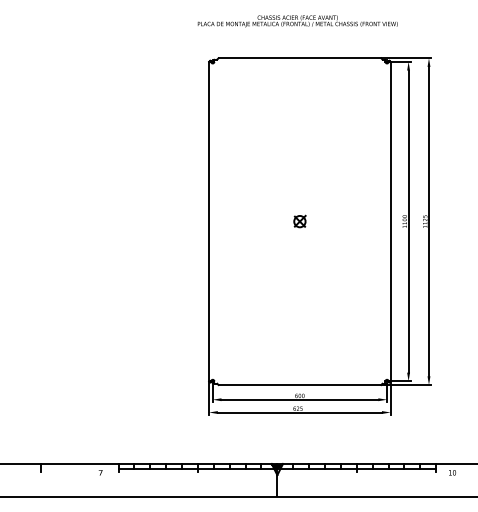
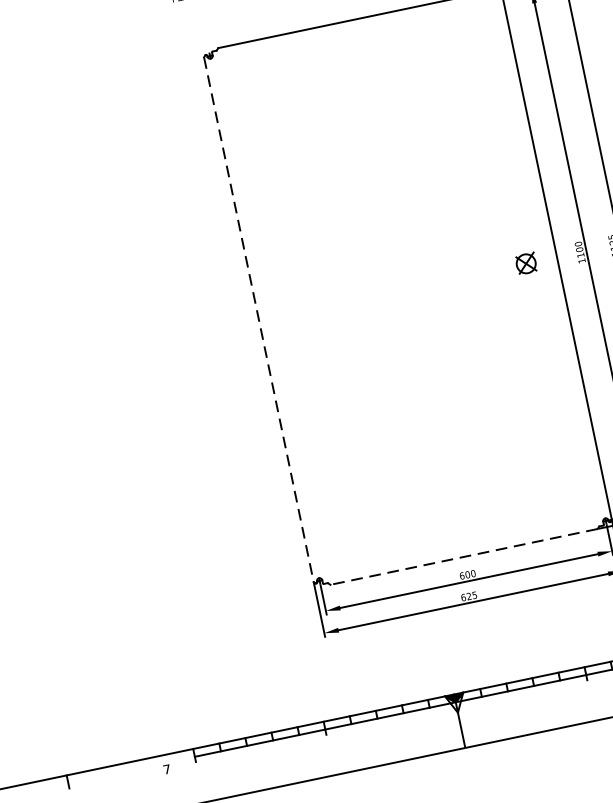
line: (209, 221) -> (259, 319), solid -> dashed
part: (299, 221) -> (525, 263), moved
line: (299, 385) -> (463, 557), solid -> dashed

